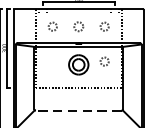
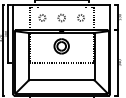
circle: (104, 61) -> (80, 43), removed
line: (78, 110) -> (61, 80), dashed -> solid

